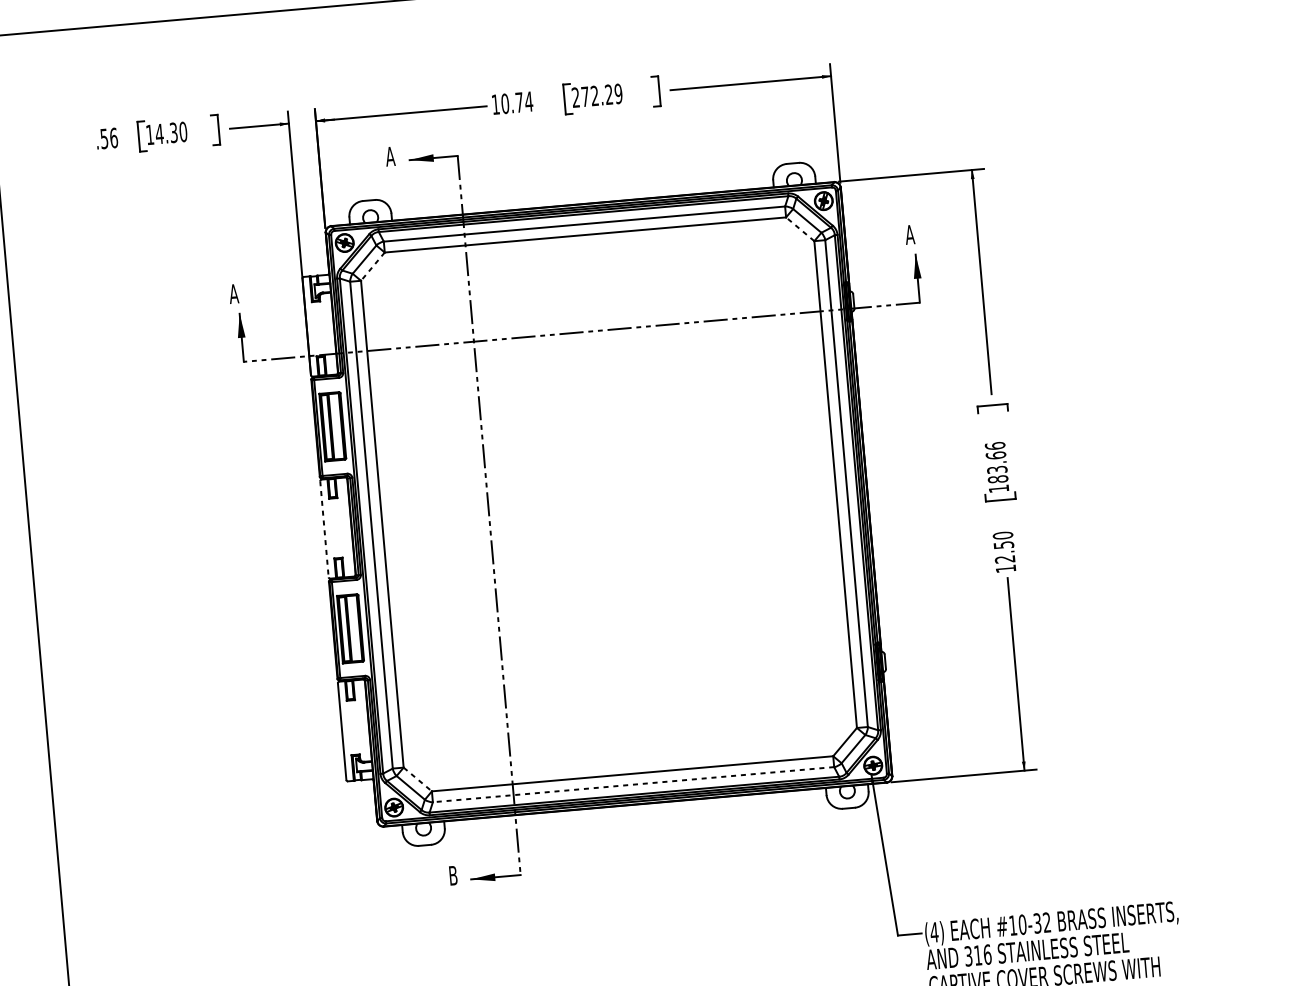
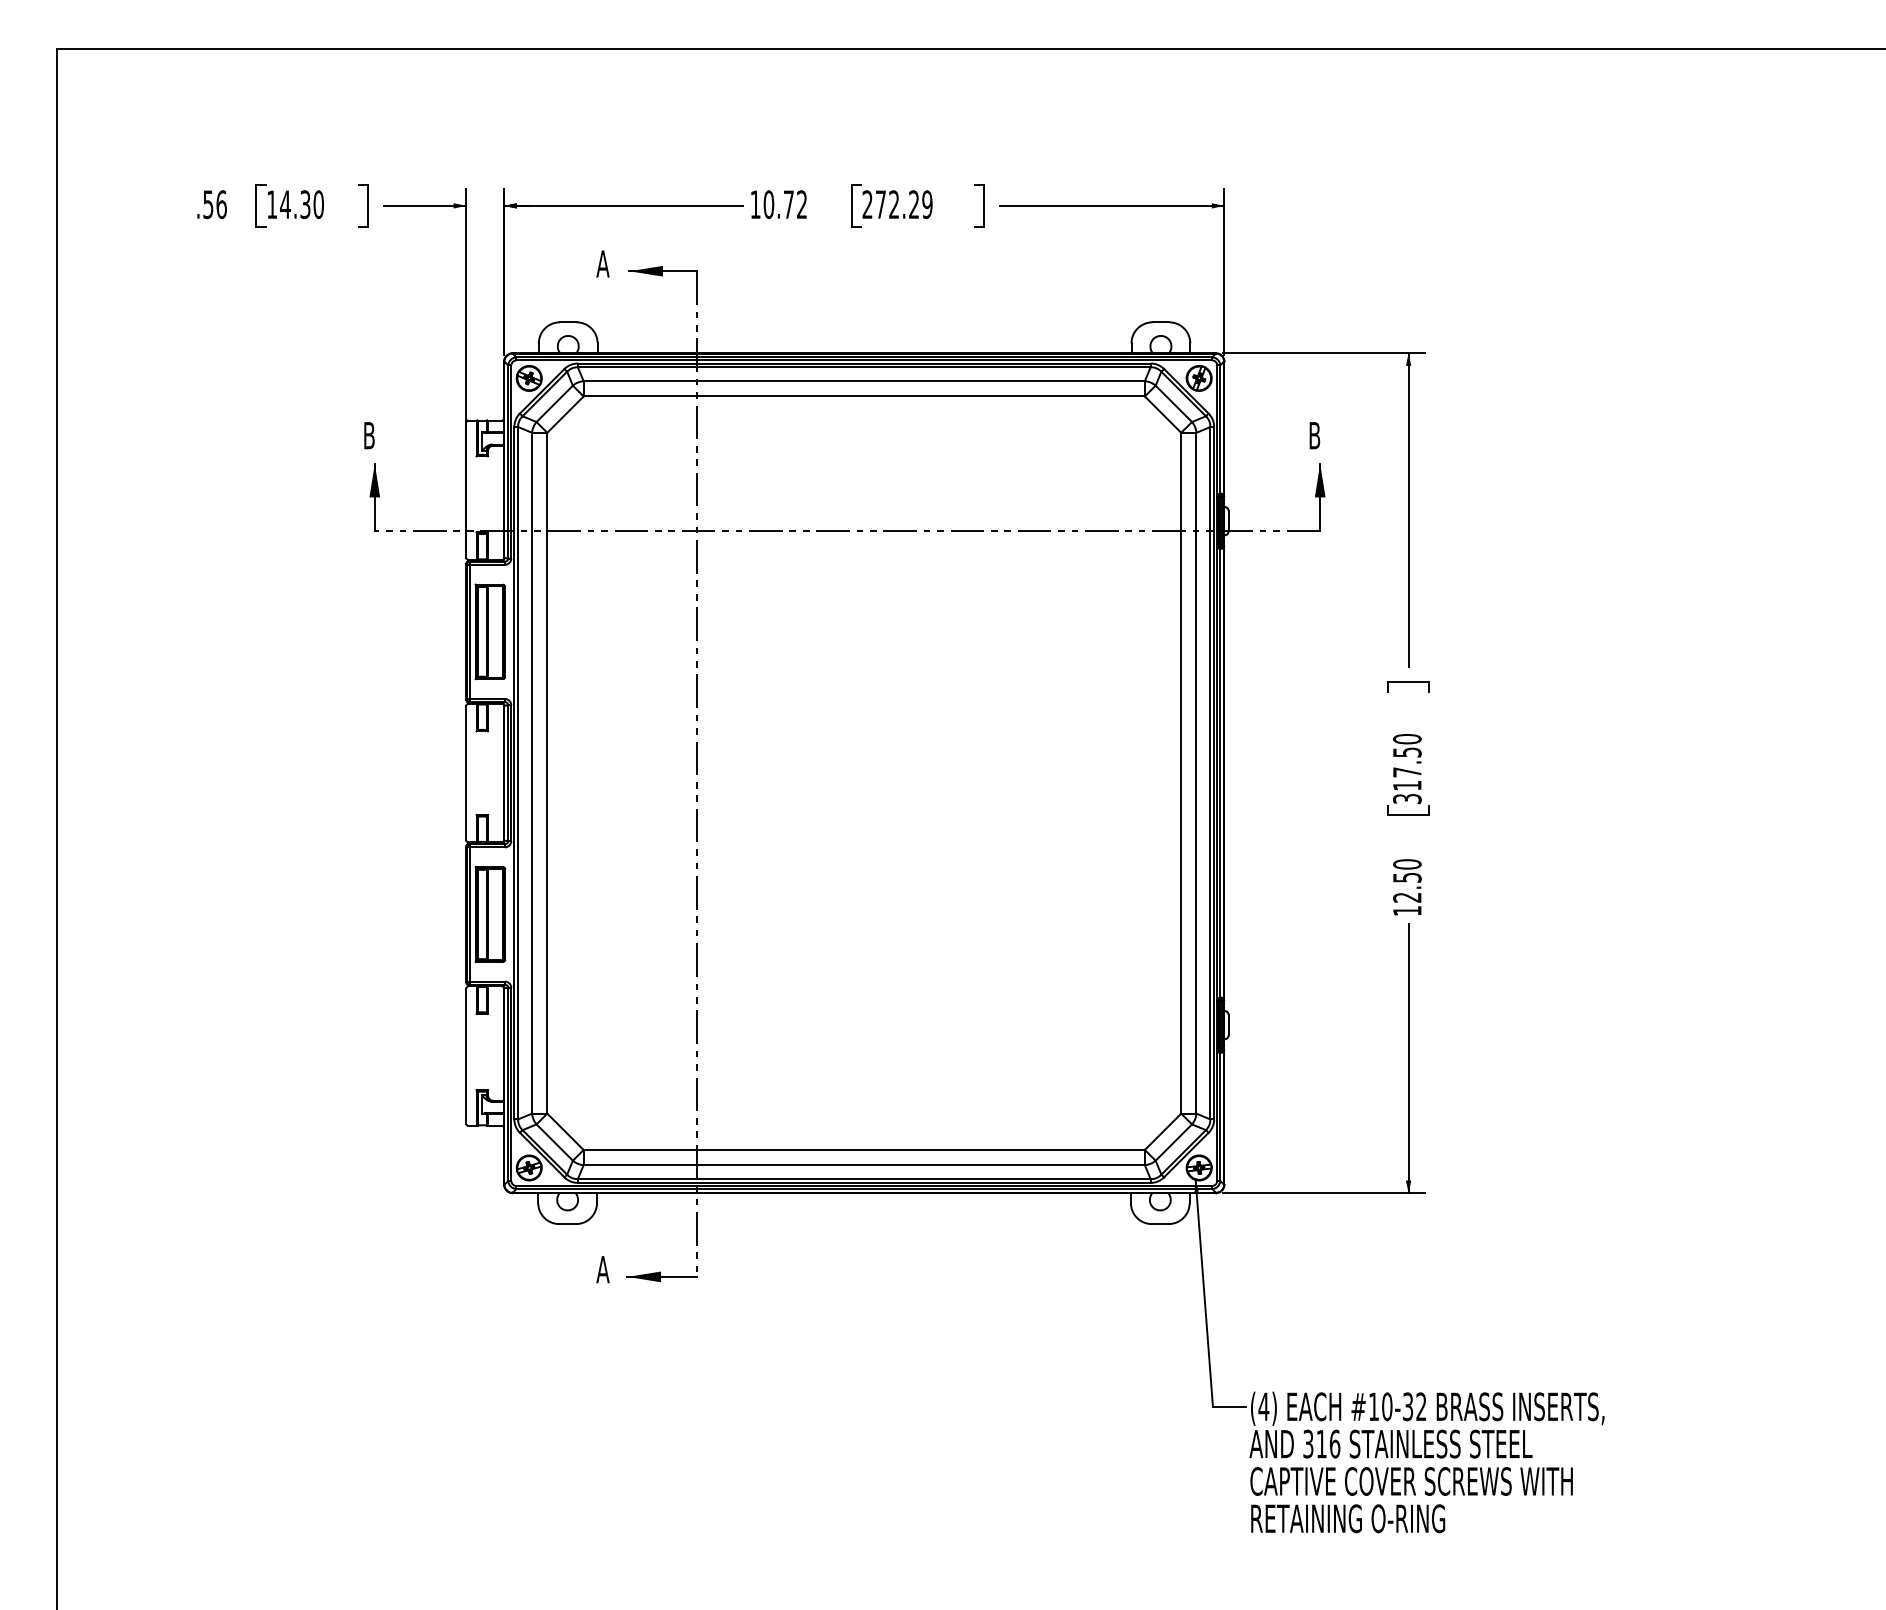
text: (528, 101) -> (801, 204), 10.74 -> 10.72
line: (800, 229) -> (1163, 414), dashed -> solid
text: (909, 234) -> (1314, 435), A -> B
line: (372, 266) -> (565, 414), dashed -> solid
text: (233, 293) -> (368, 435), A -> B
text: (996, 467) -> (1406, 768), 183.66 -> 317.50
line: (324, 529) -> (466, 773), dashed -> solid
line: (417, 779) -> (565, 1131), dashed -> solid
line: (633, 784) -> (864, 1165), dashed -> solid
text: (452, 875) -> (602, 1269), B -> A

